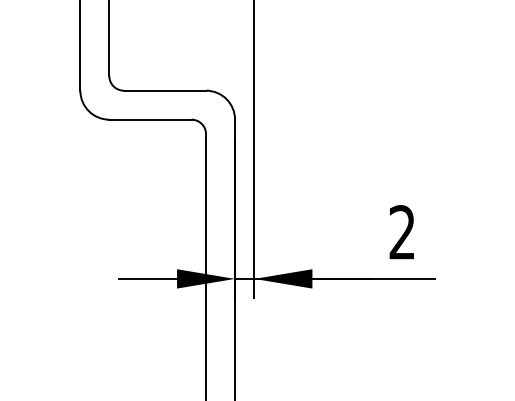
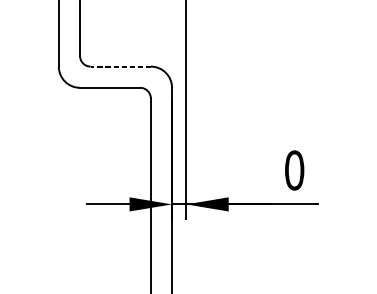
line: (164, 90) -> (120, 66), solid -> dashed
text: (402, 232) -> (294, 170), 2 -> 0

